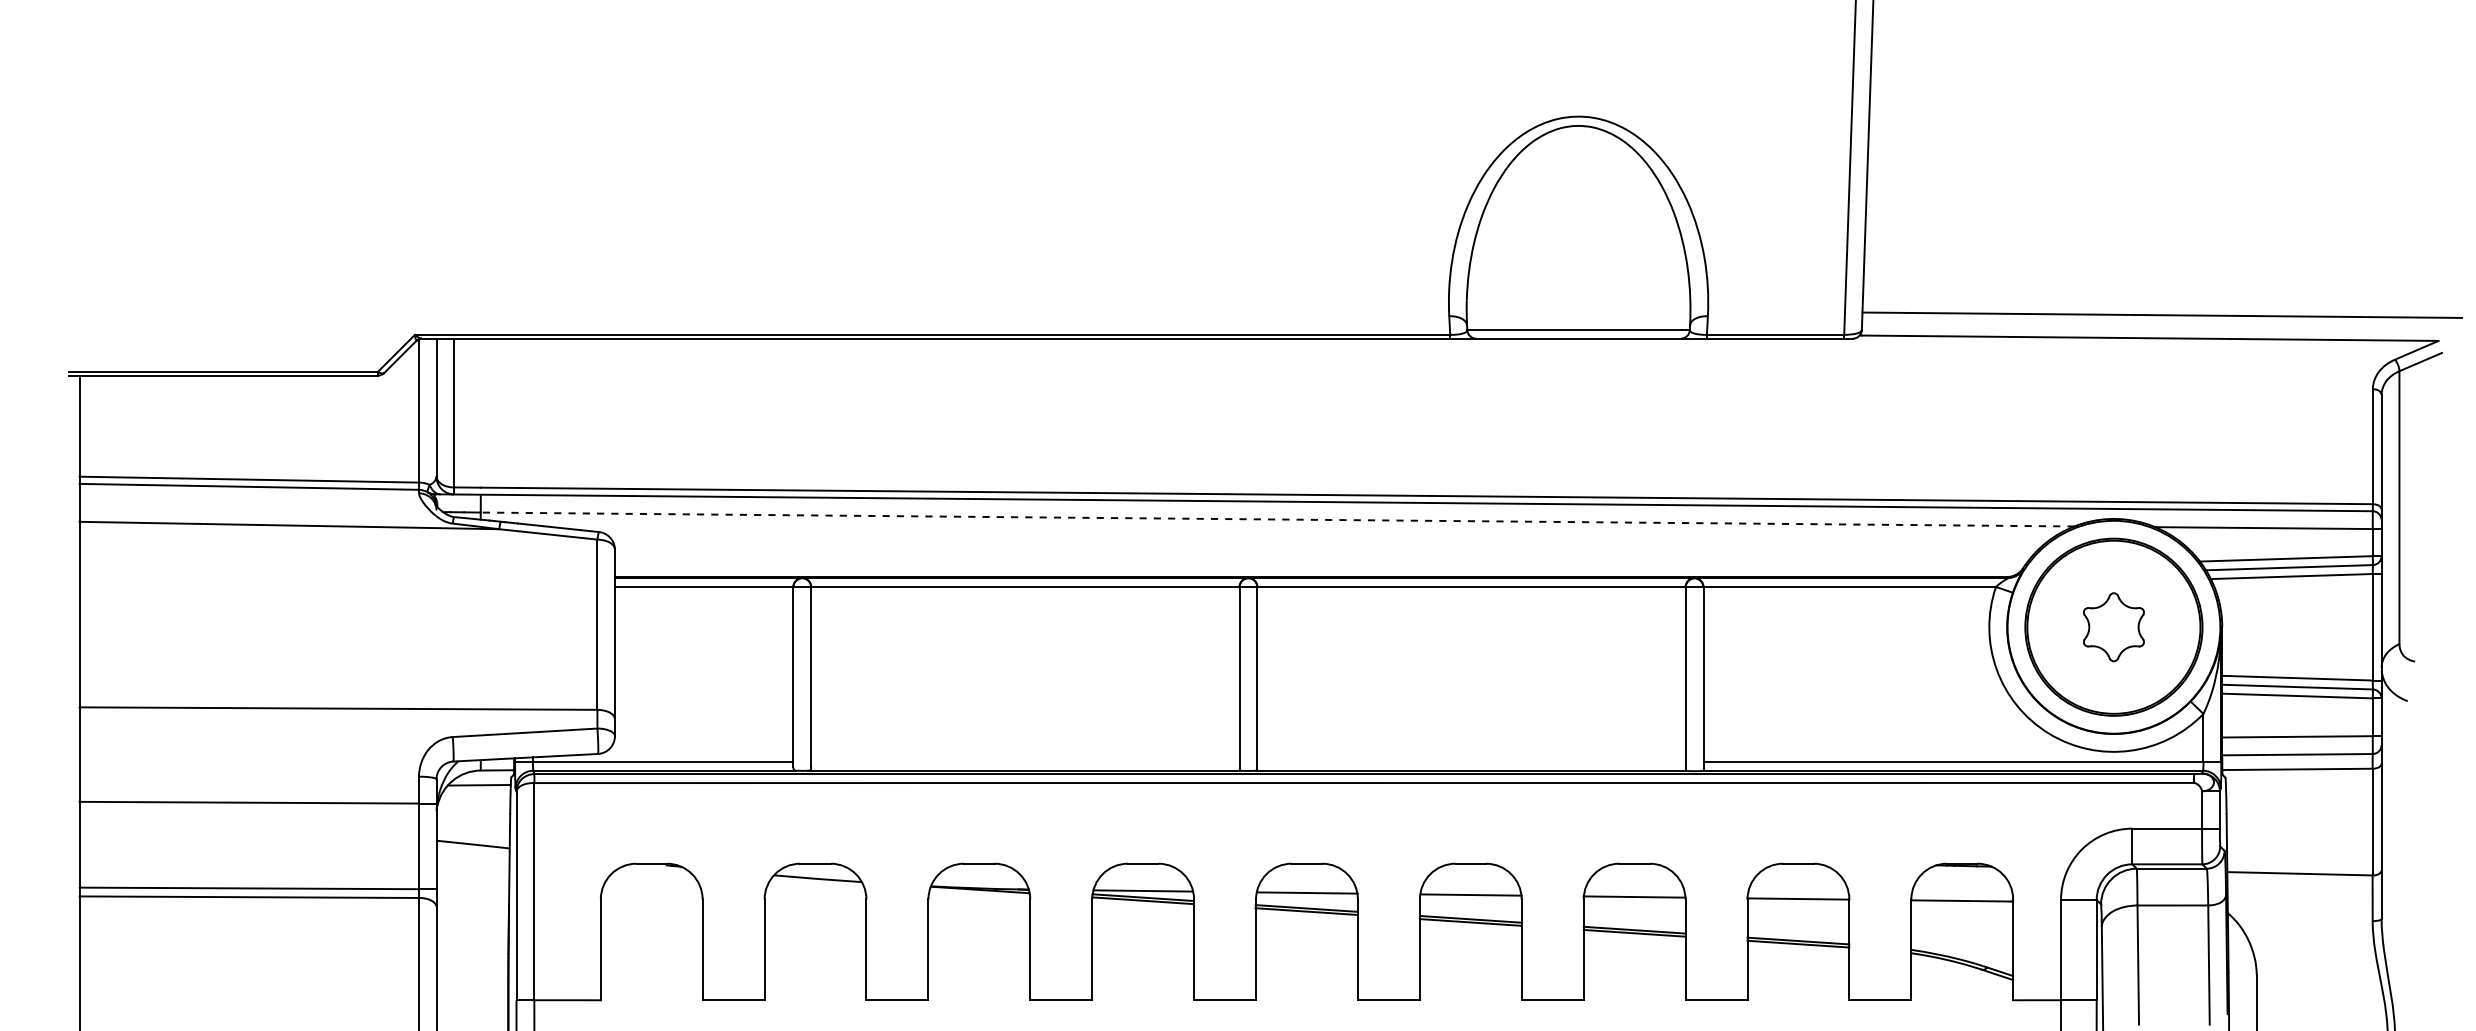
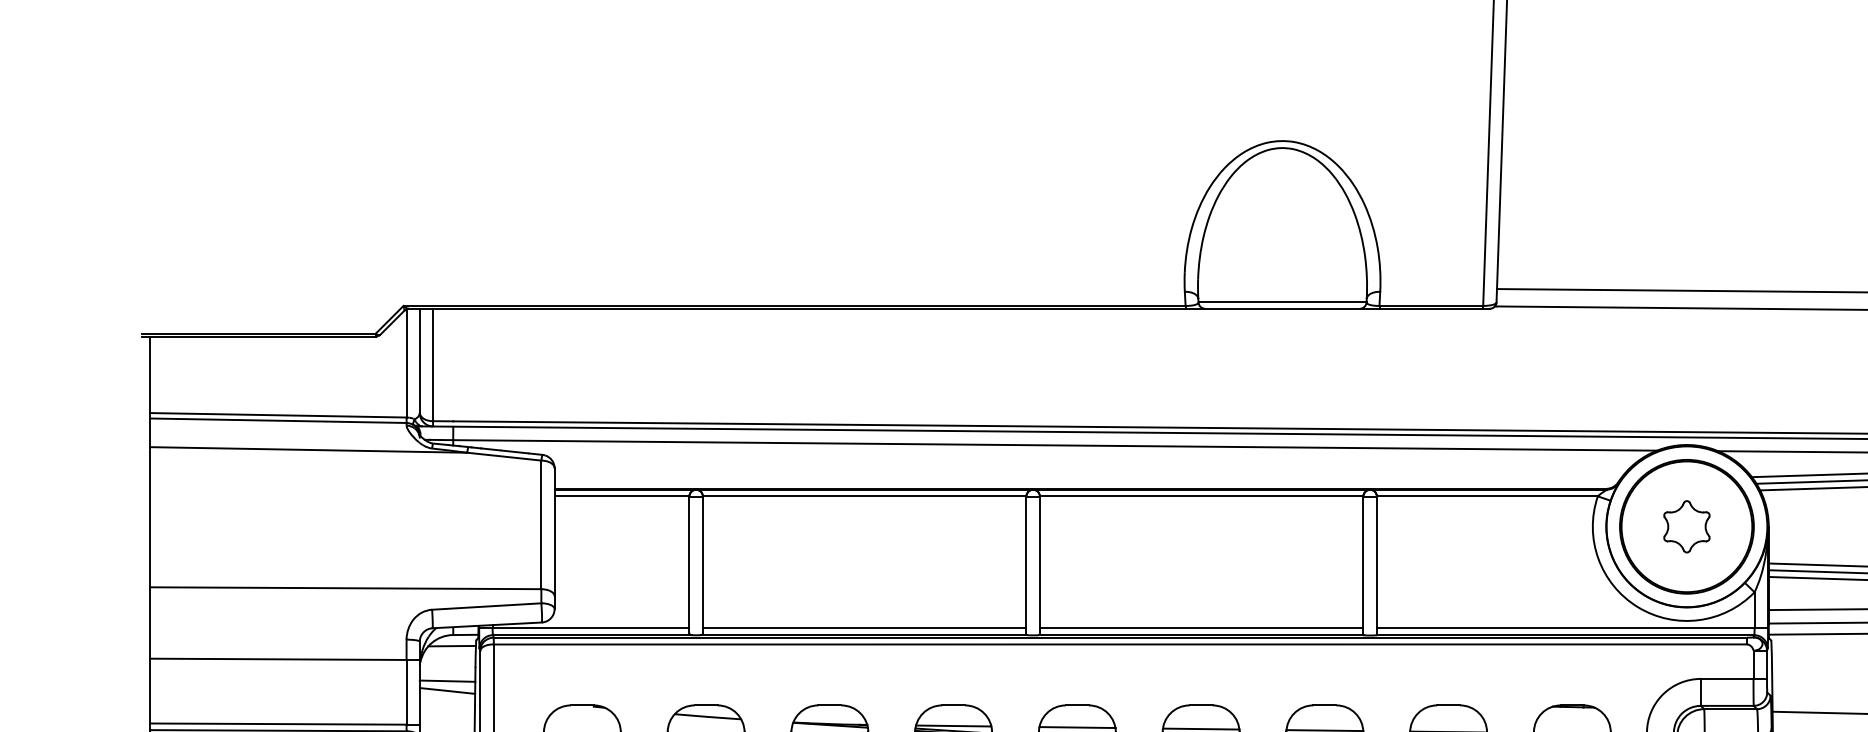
line: (1277, 519) -> (1055, 445), dashed -> solid
line: (1025, 761) -> (864, 628), added
line: (1471, 761) -> (1201, 628), added
line: (472, 831) -> (447, 681), added

